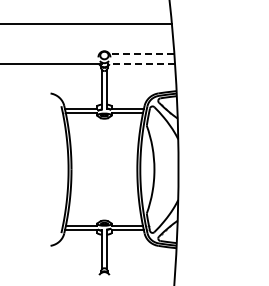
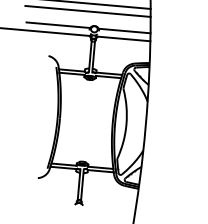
line: (94, 34) -> (87, 11), added
line: (59, 54) -> (58, 25), added
line: (141, 54) -> (124, 31), dashed -> solid
line: (140, 64) -> (122, 39), dashed -> solid

